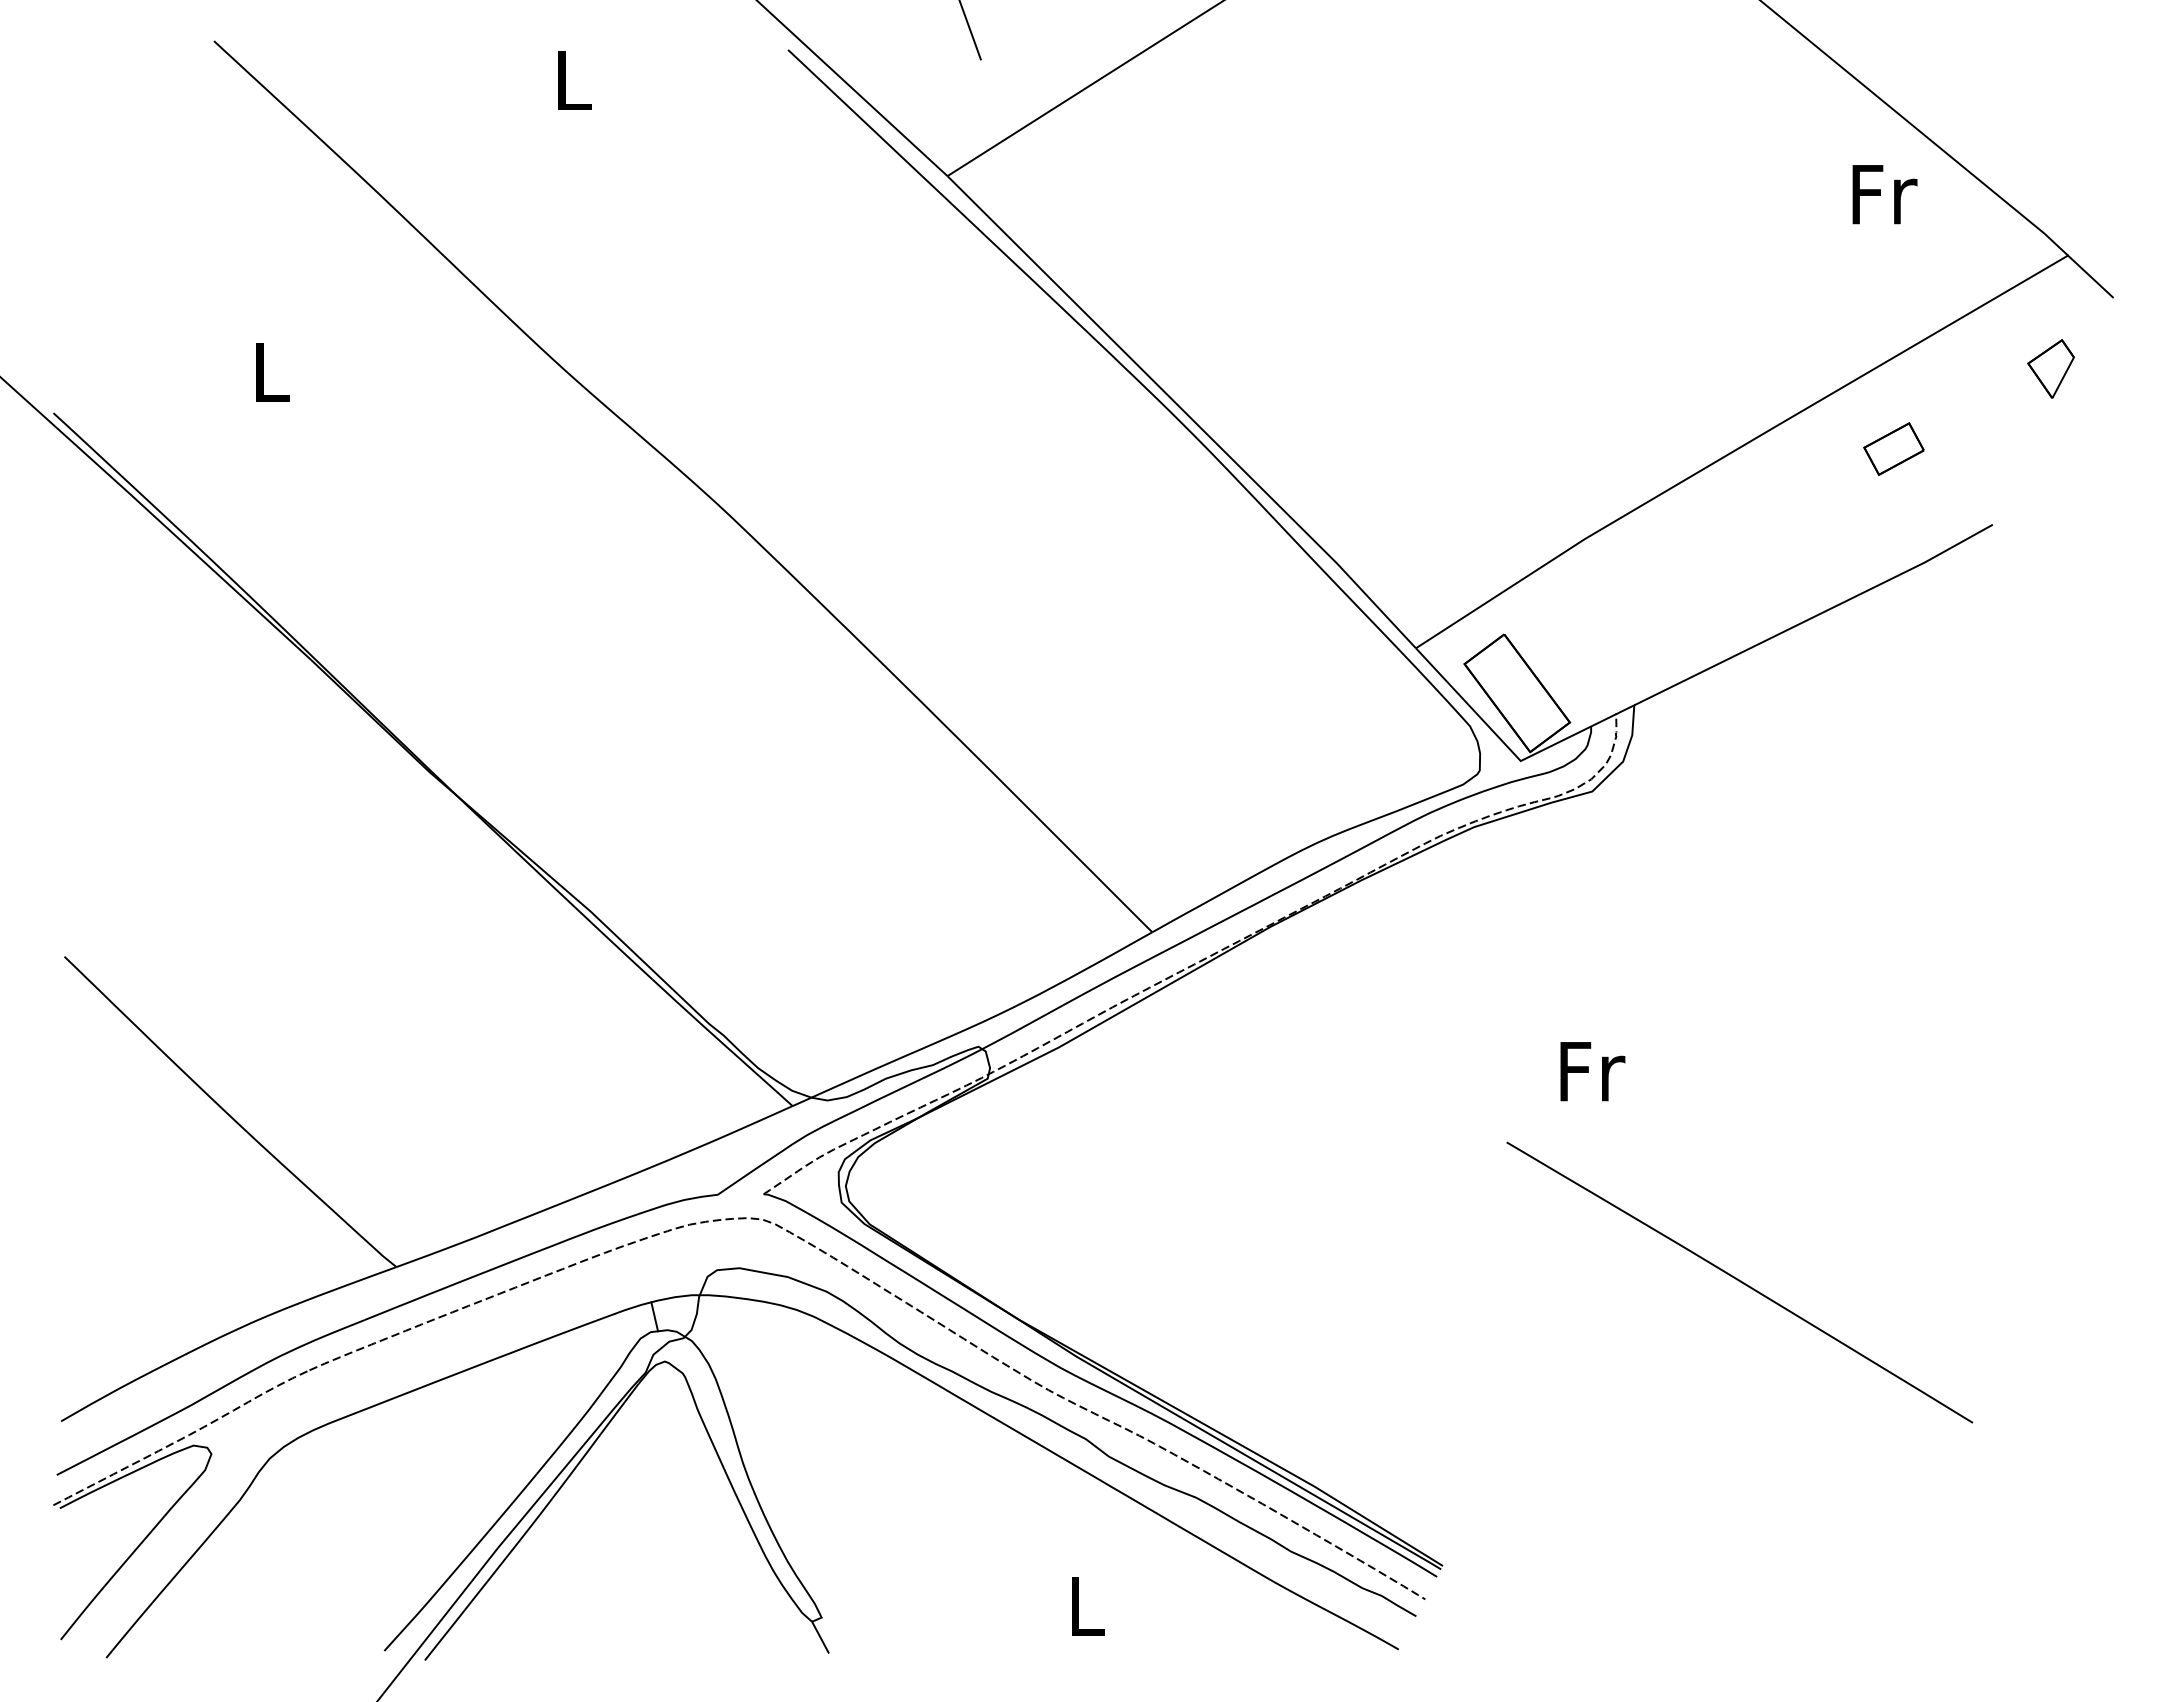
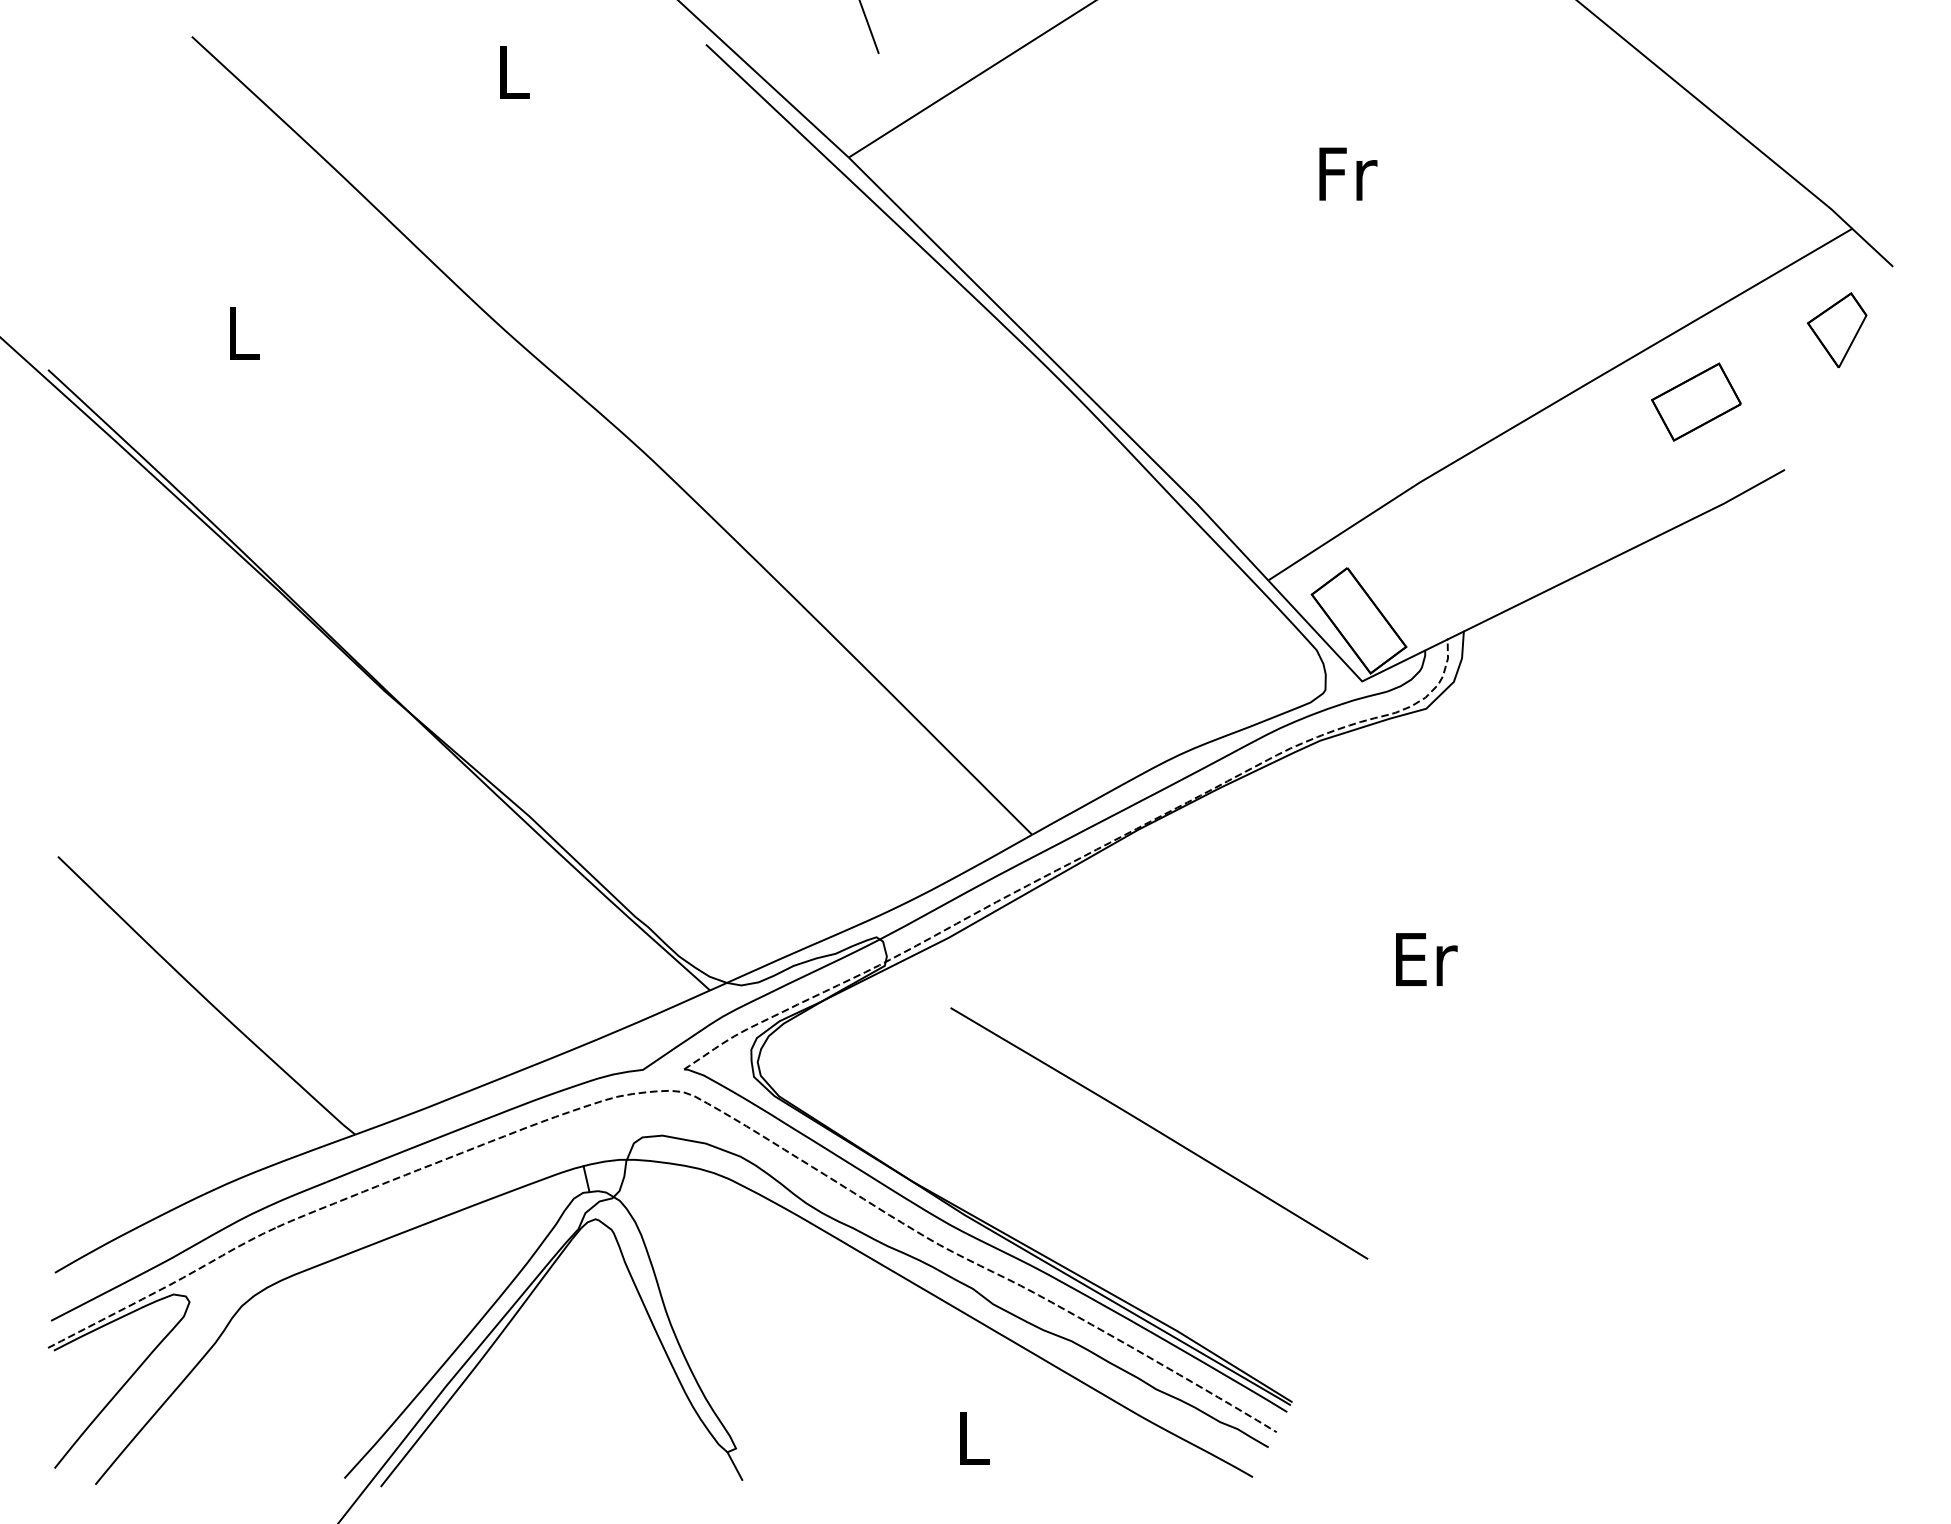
text: (1885, 193) -> (1348, 173), moved
part: (2050, 369) -> (1836, 330), size x1.43
part: (1894, 448) -> (1696, 401), size x1.67
text: (1592, 1071) -> (1426, 959), Fr -> Er
curve: (1739, 1282) -> (1159, 1133), moved

